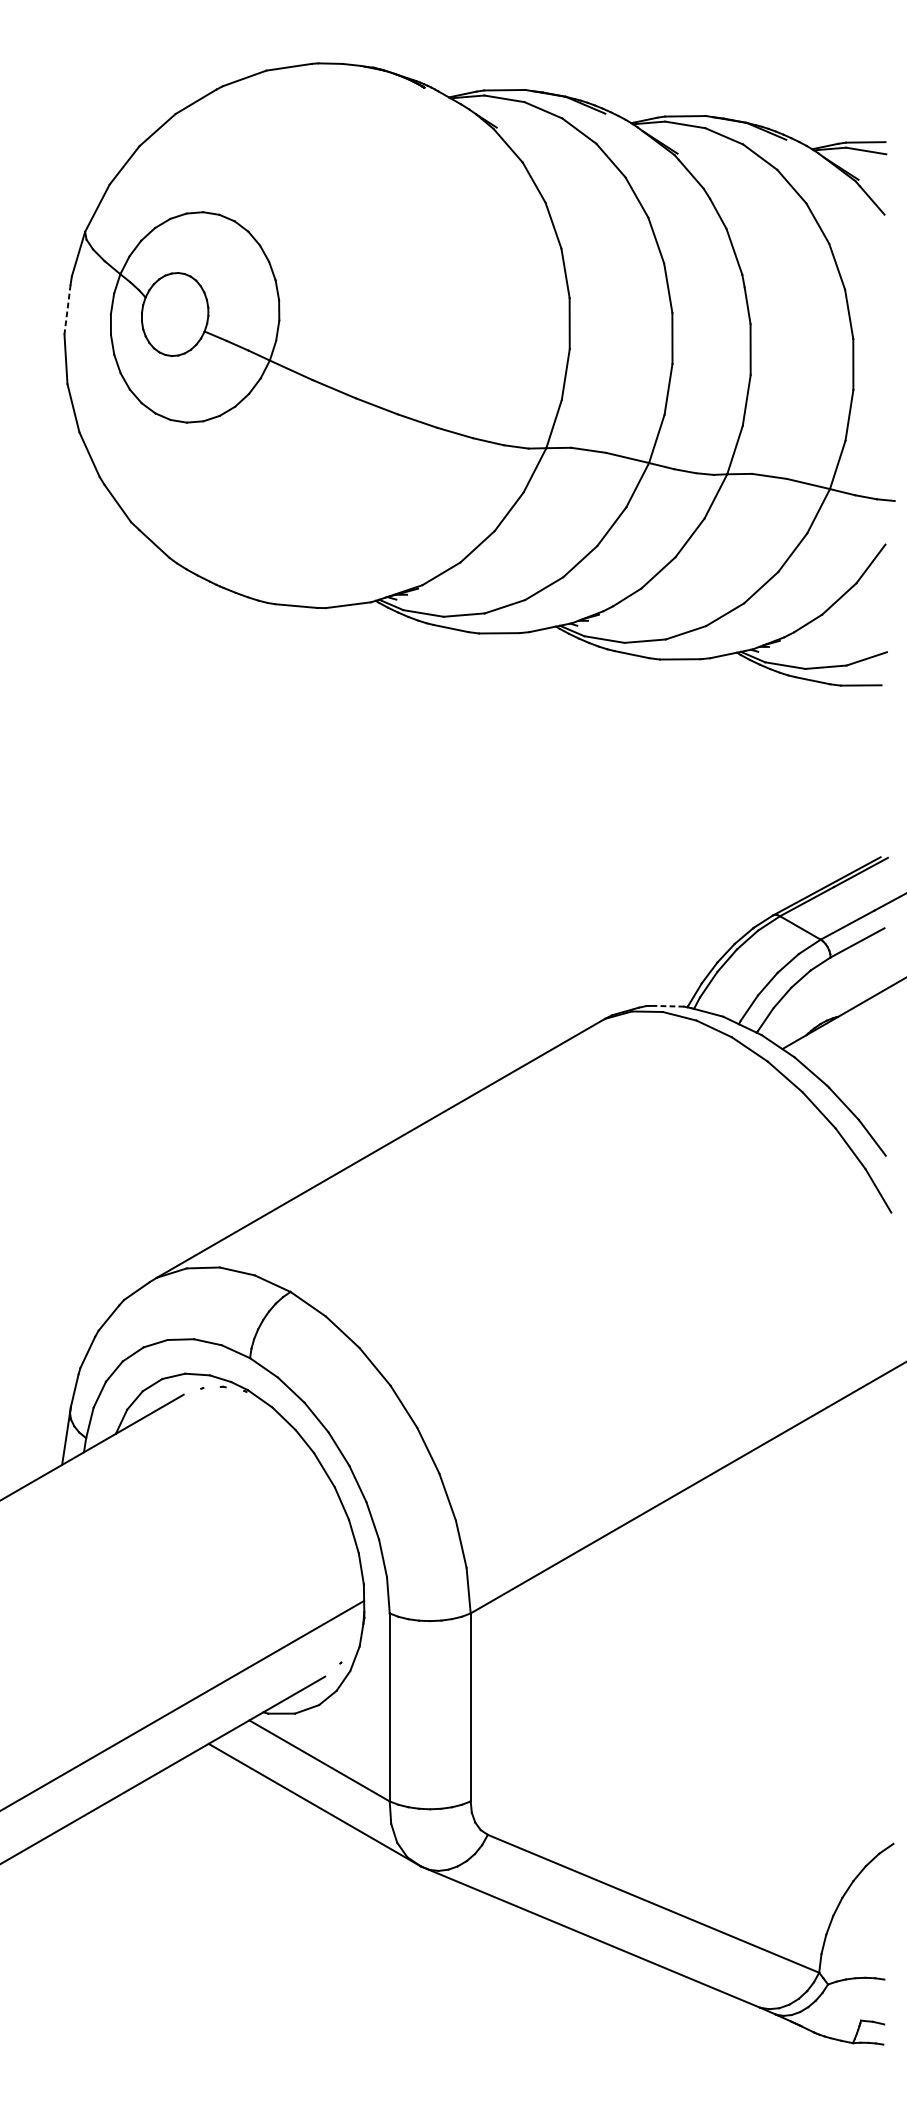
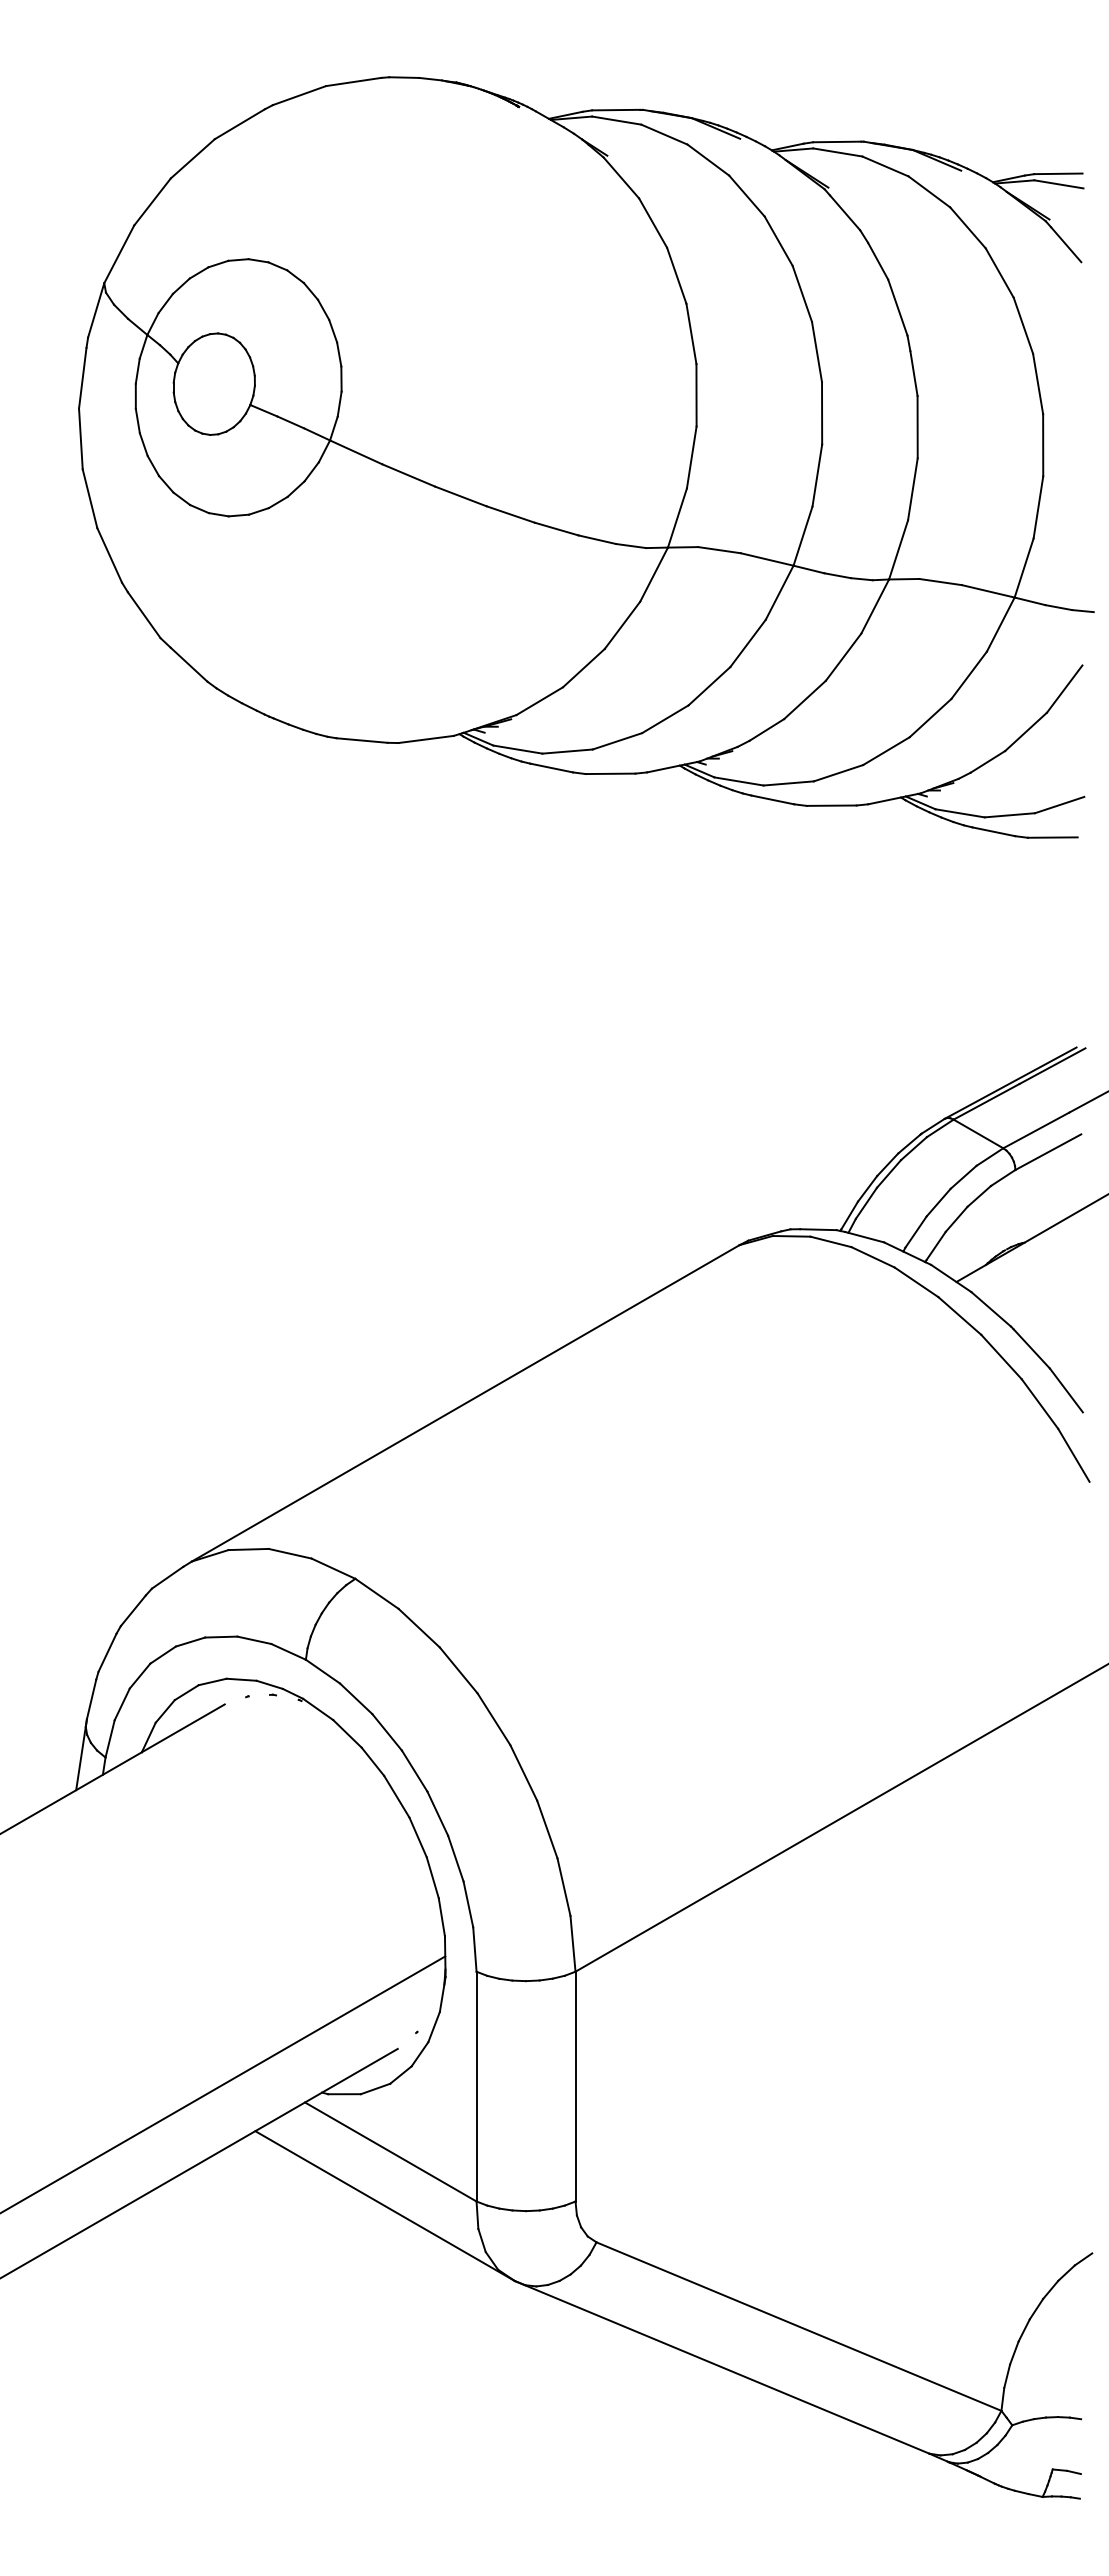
line: (67, 309) -> (82, 378), dashed -> solid
line: (668, 1006) -> (817, 1229), dashed -> solid

